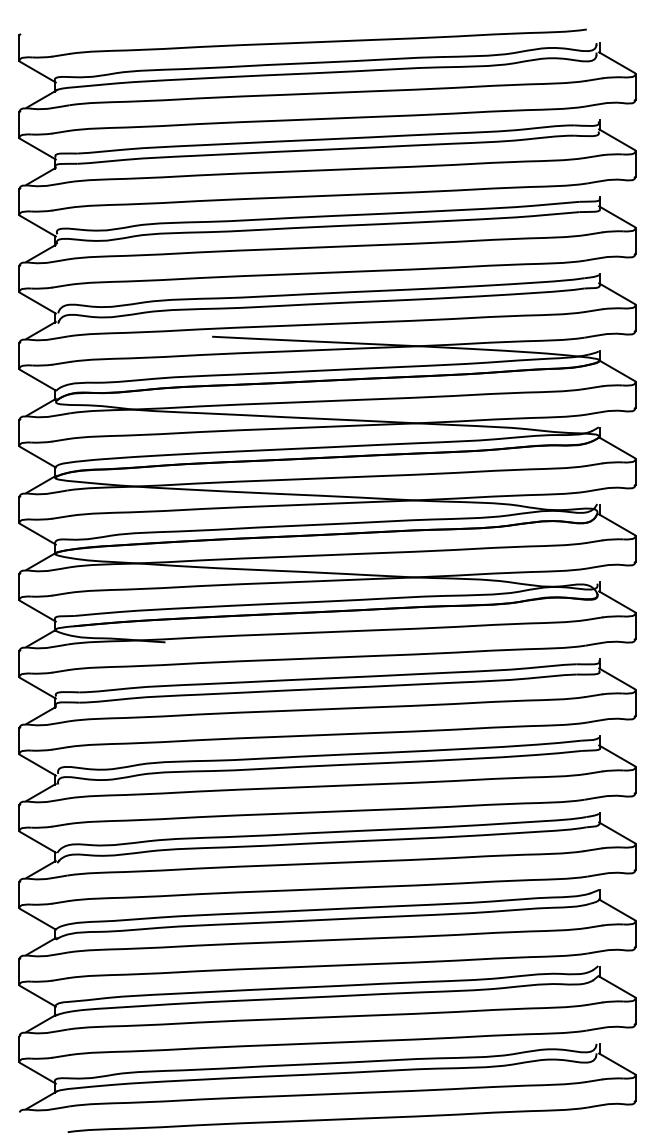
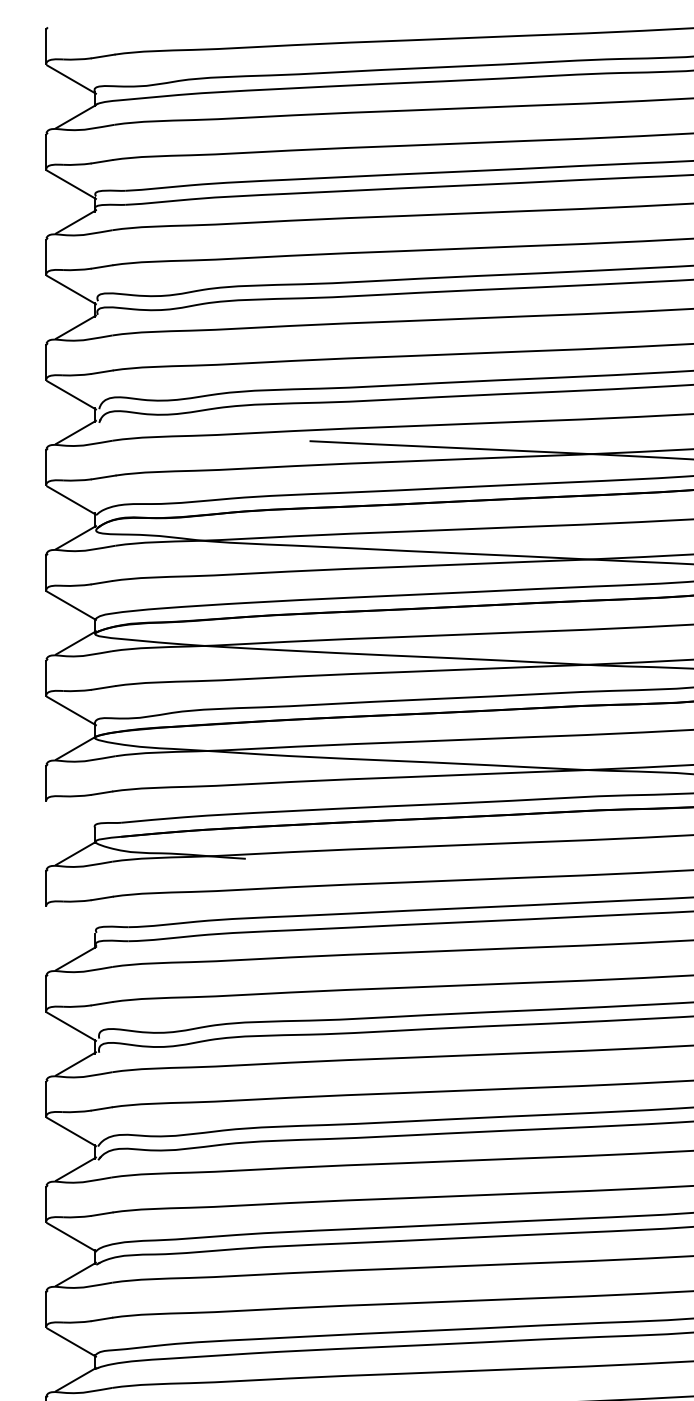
line: (37, 610) -> (70, 815), removed
line: (37, 687) -> (70, 920), removed

